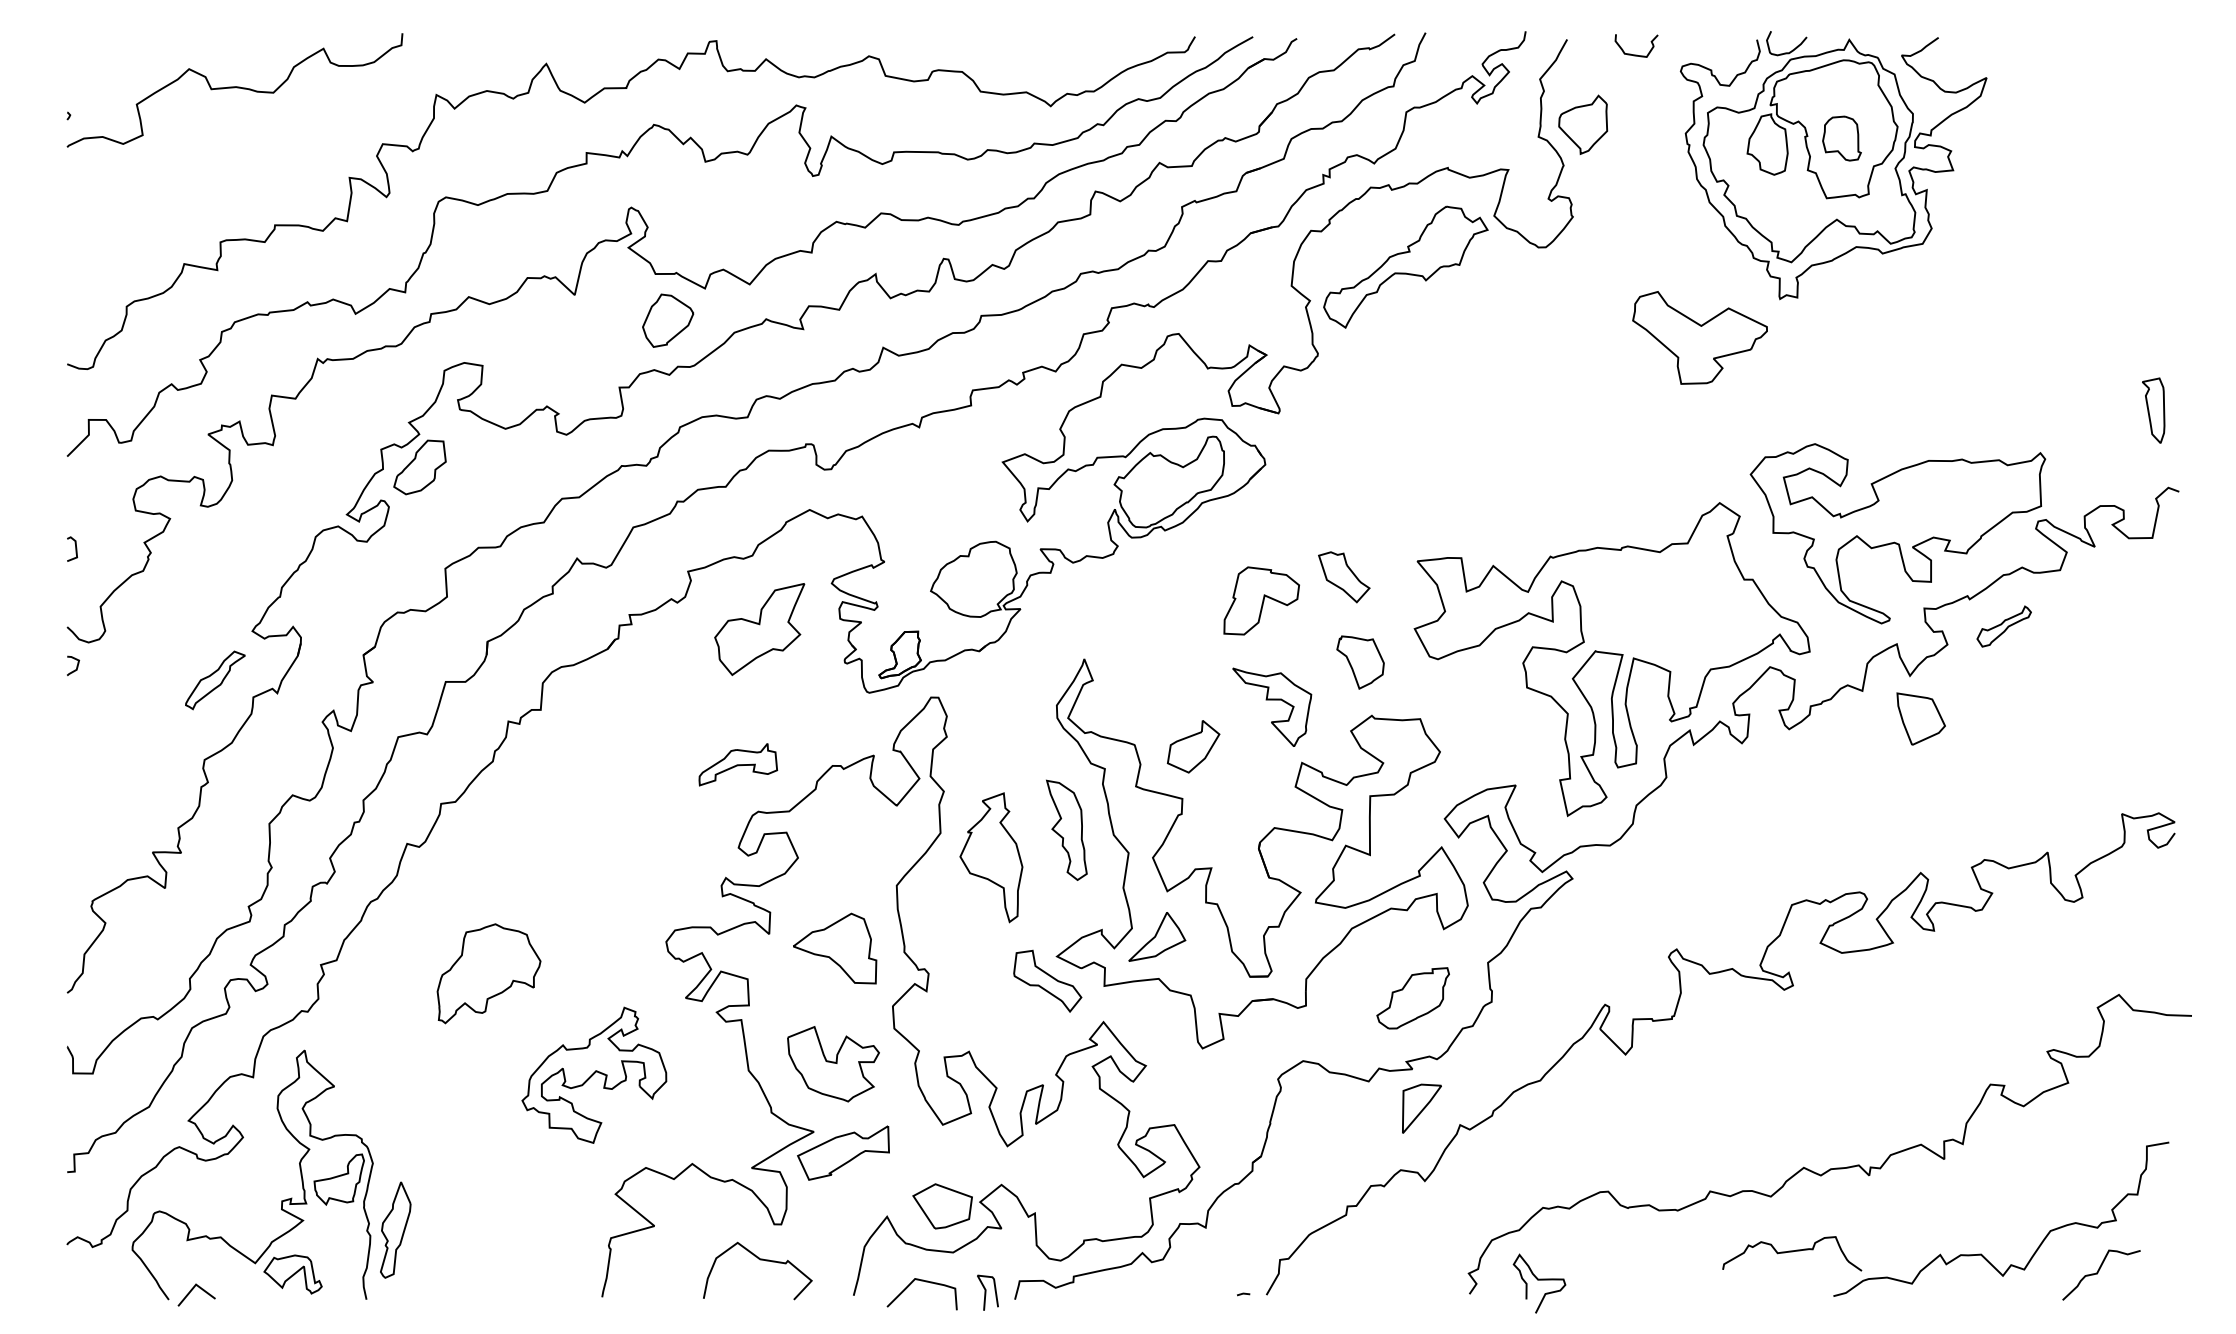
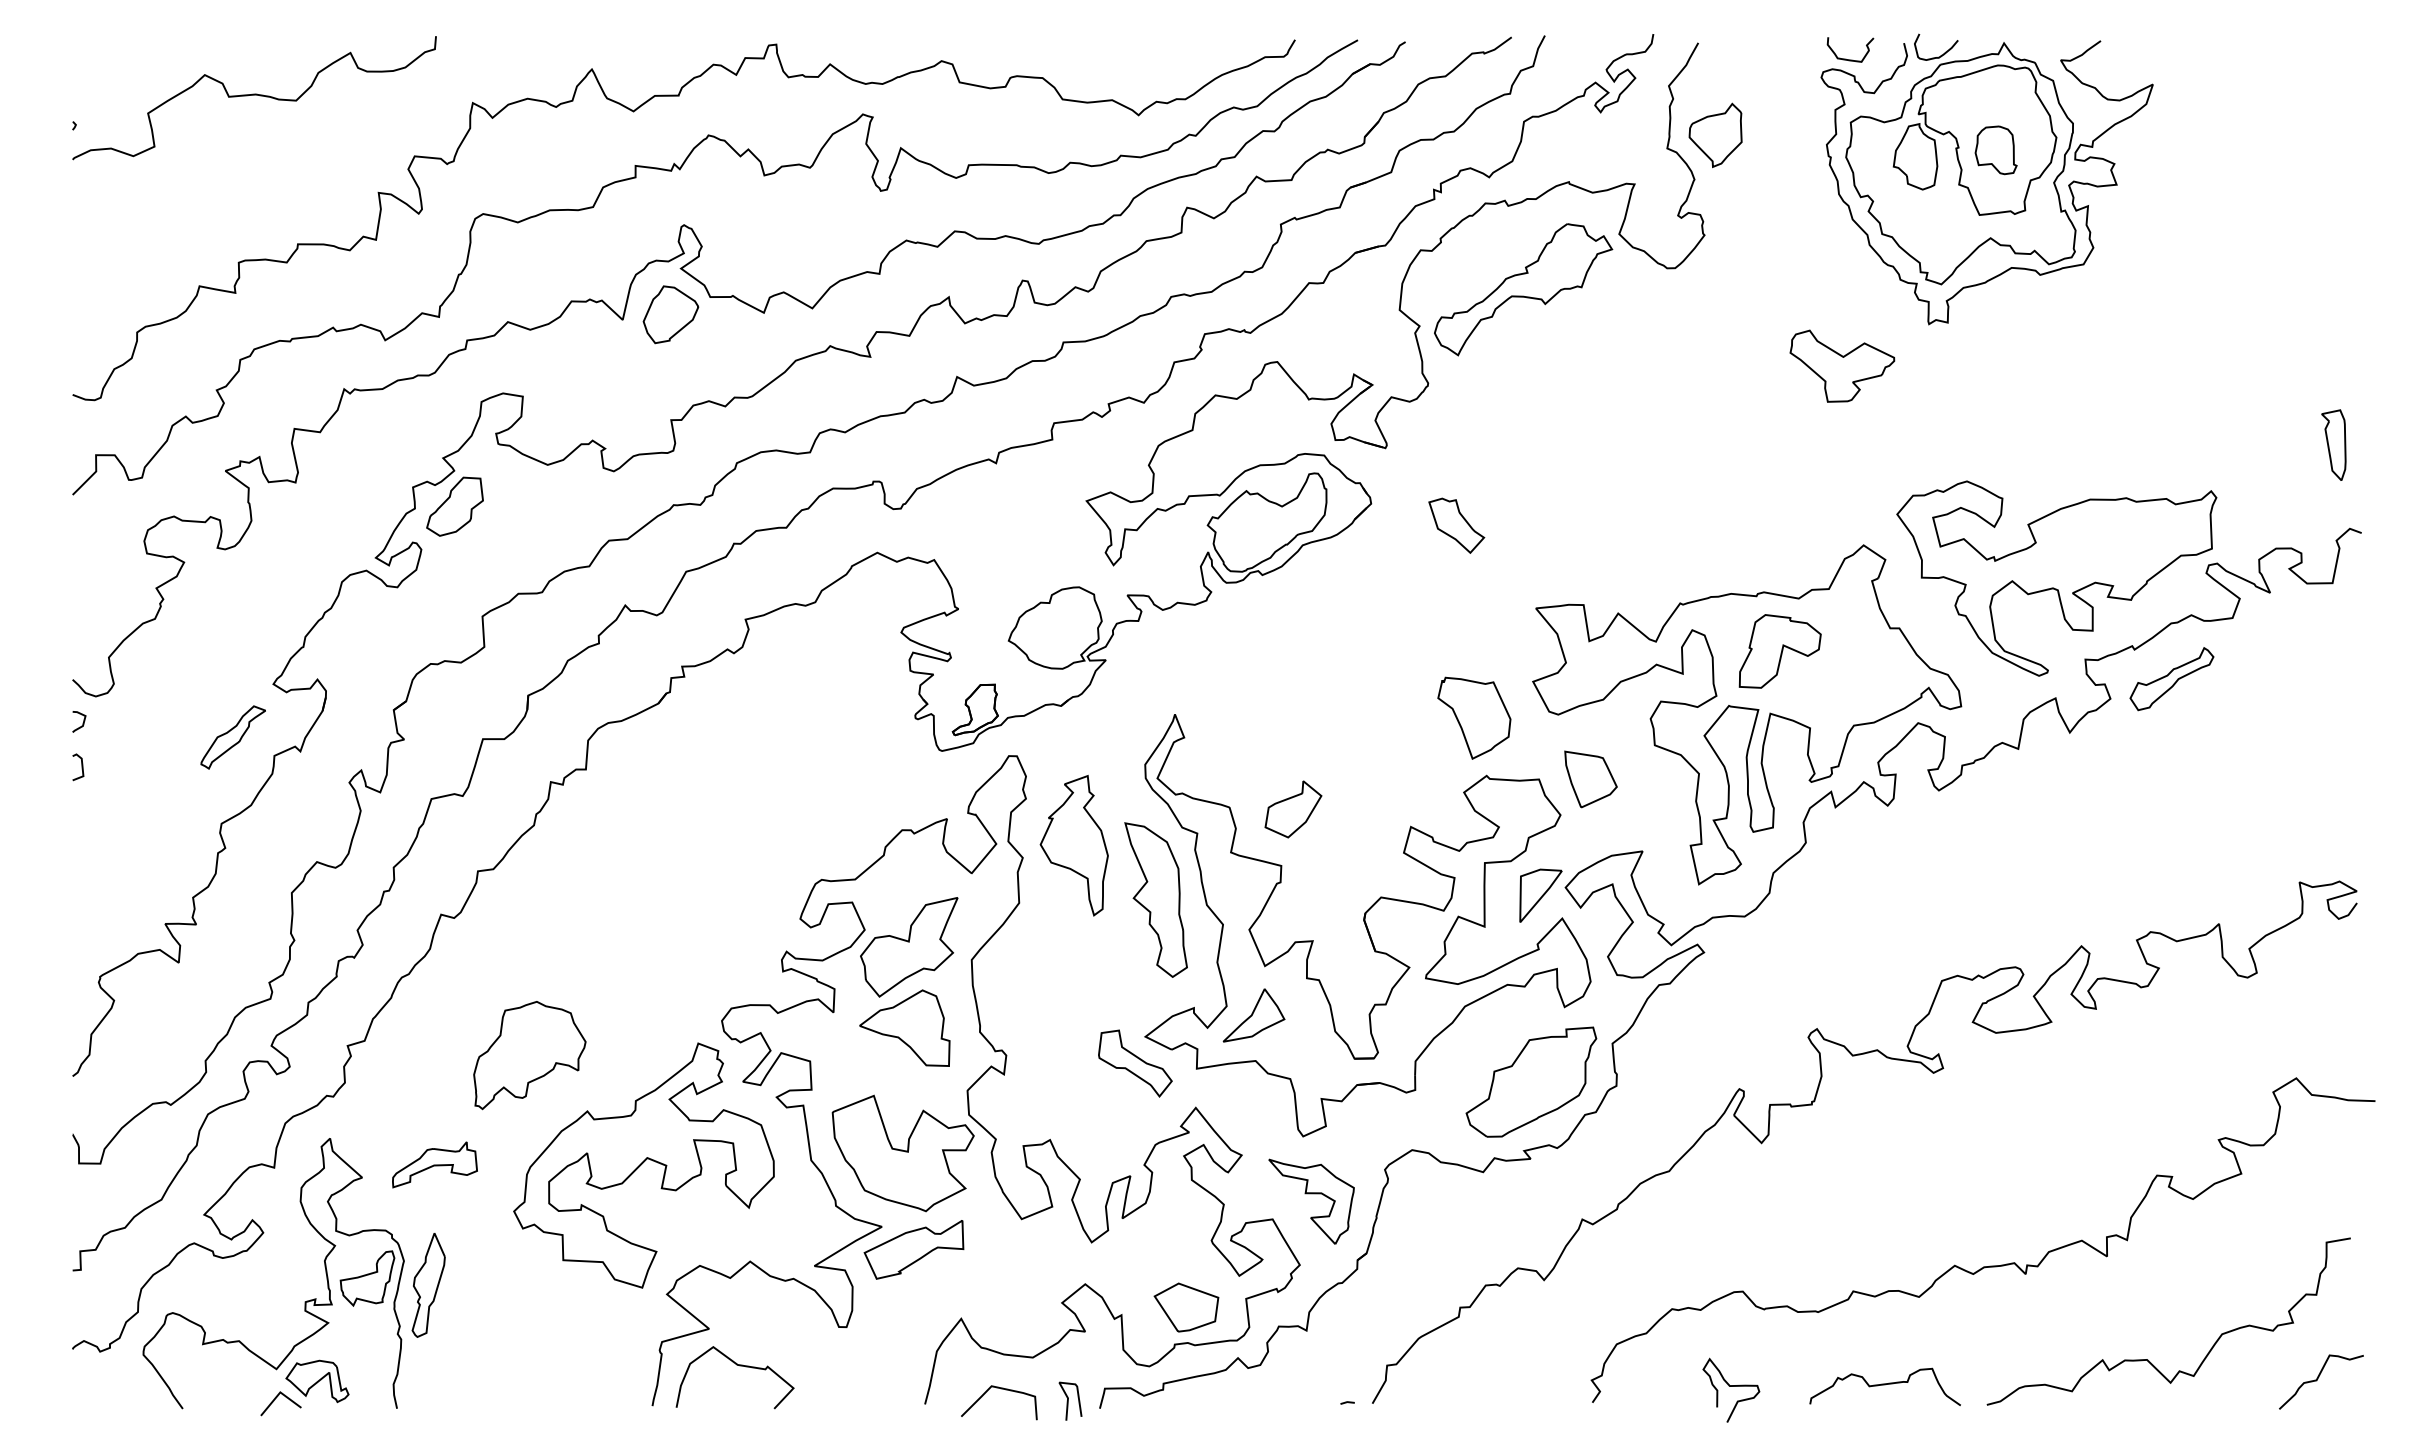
curve: (1632, 53) -> (1846, 58), moved
part: (667, 320) -> (670, 314), moved
part: (1700, 337) -> (1842, 365), size x0.71
line: (75, 549) -> (81, 767), moved
part: (1344, 577) -> (1456, 525), moved
part: (1261, 601) -> (1779, 651), moved
part: (2003, 626) -> (2171, 679), size x1.43
part: (759, 629) -> (909, 947), moved
part: (1360, 661) -> (1474, 717), size x1.43
part: (1272, 700) -> (1311, 1194), moved
part: (1920, 719) -> (1590, 779), moved
part: (737, 764) -> (434, 1164), moved
part: (1066, 829) -> (1155, 899), size x1.43
part: (990, 857) -> (1073, 845), moved
part: (1413, 997) -> (1531, 1081), size x1.67
part: (832, 1064) -> (902, 1153), size x1.43
part: (593, 1075) -> (643, 1165), size x1.67
part: (1421, 1108) -> (1540, 895), moved
part: (942, 1206) -> (1186, 1307), moved
part: (395, 1230) -> (428, 1285), moved
curve: (1791, 1252) -> (1884, 1385), moved
curve: (761, 1260) -> (739, 1366), moved
curve: (2098, 1272) -> (2318, 1379), moved
curve: (1539, 1280) -> (1731, 1386), moved
line: (190, 1293) -> (274, 1401), moved

